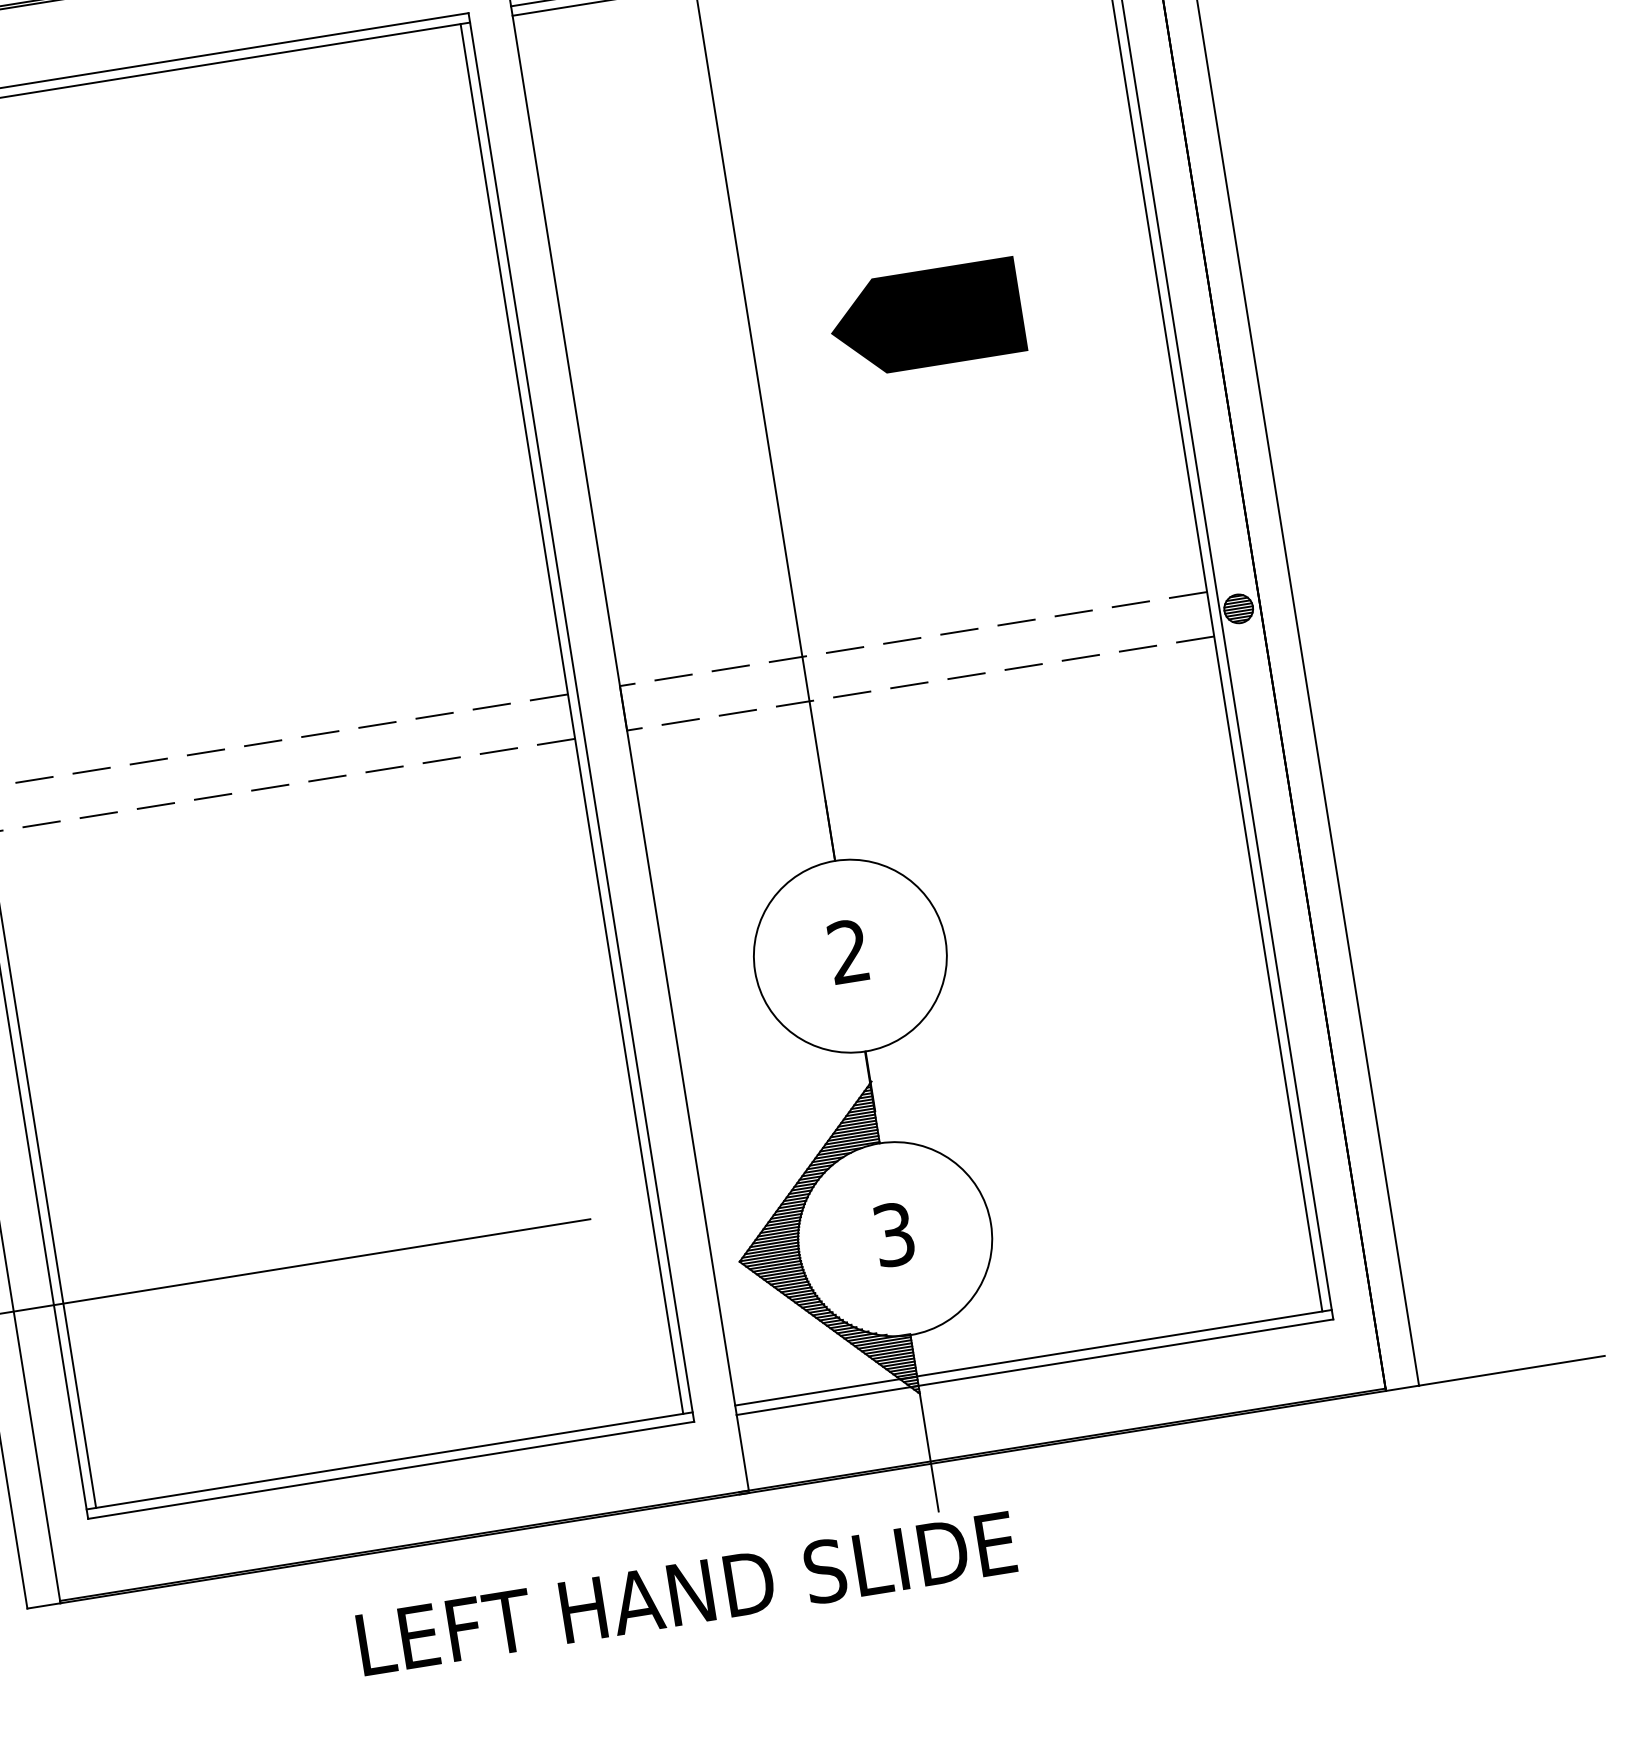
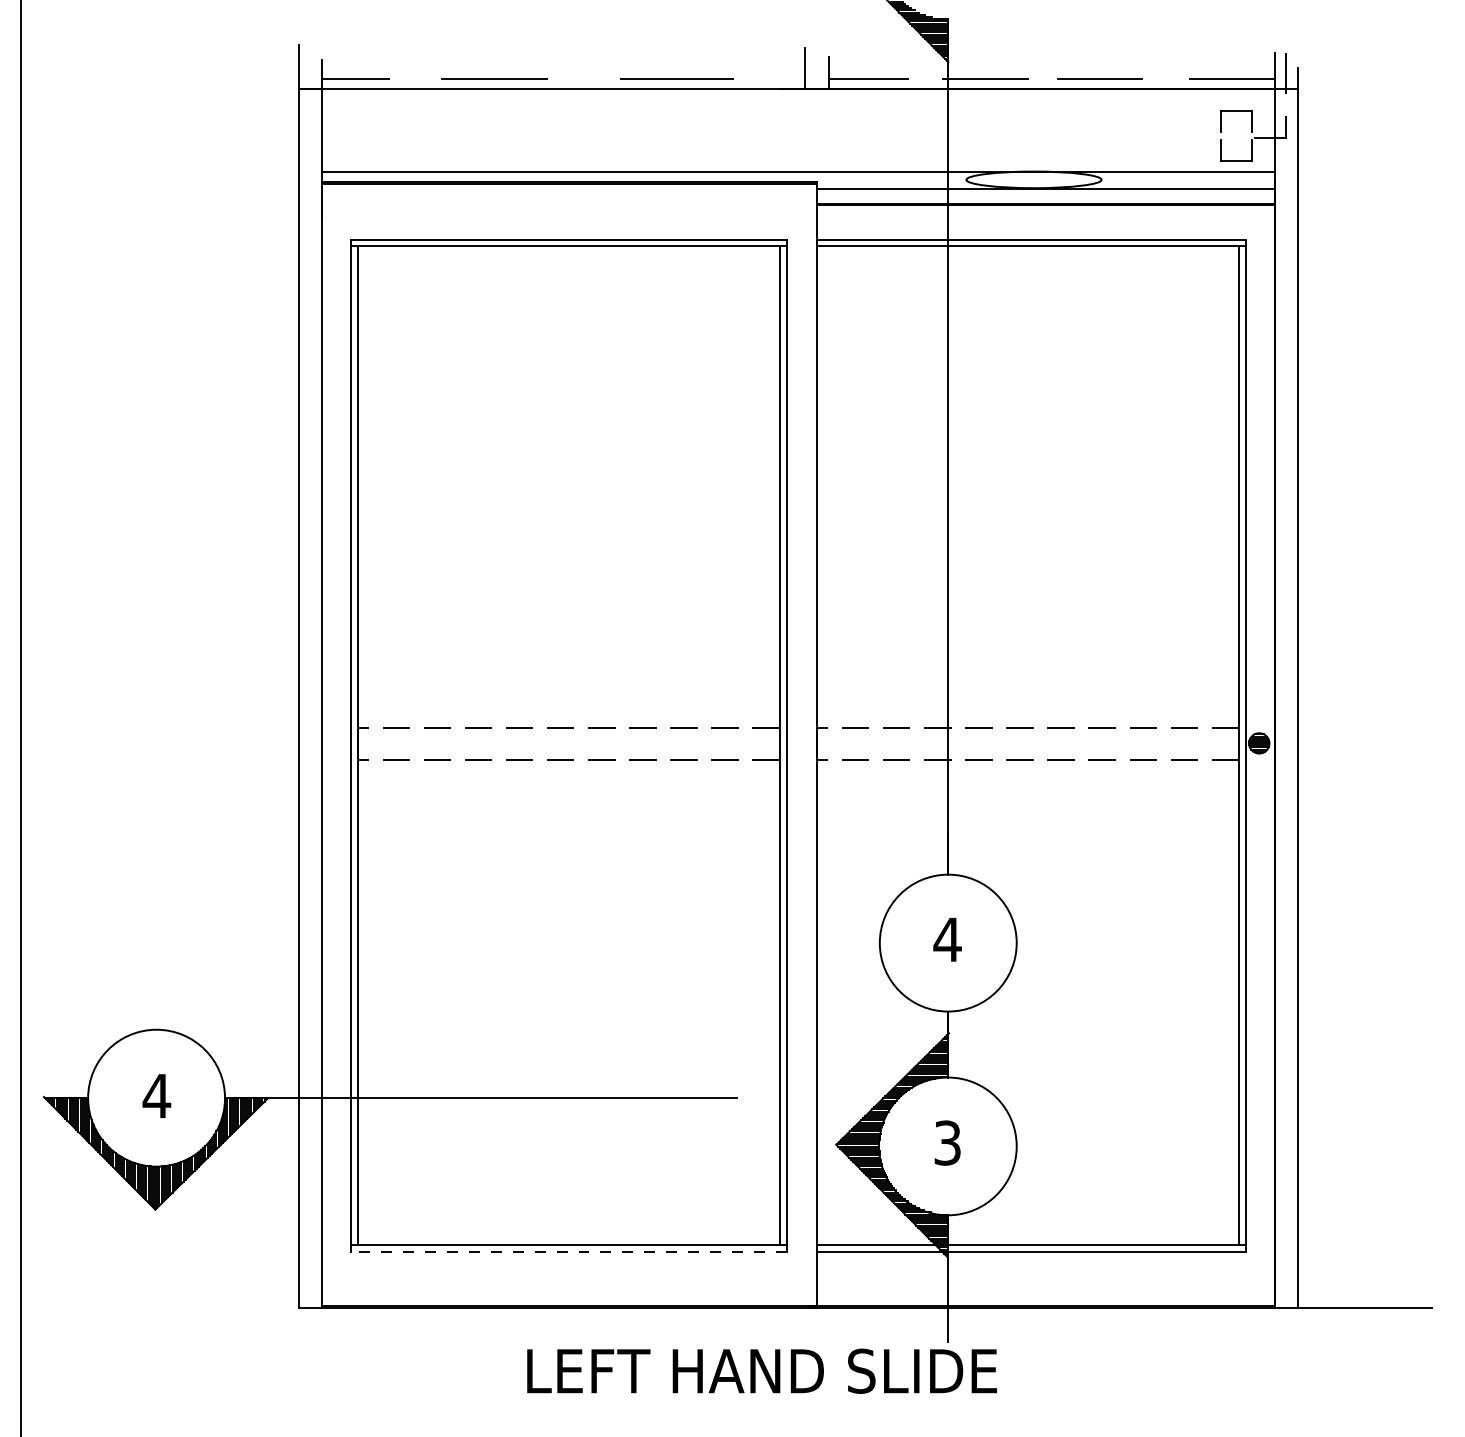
line: (925, 318) -> (1072, 504), removed
text: (848, 951) -> (947, 939), 2 -> 4
line: (390, 1470) -> (568, 1251), solid -> dashed

